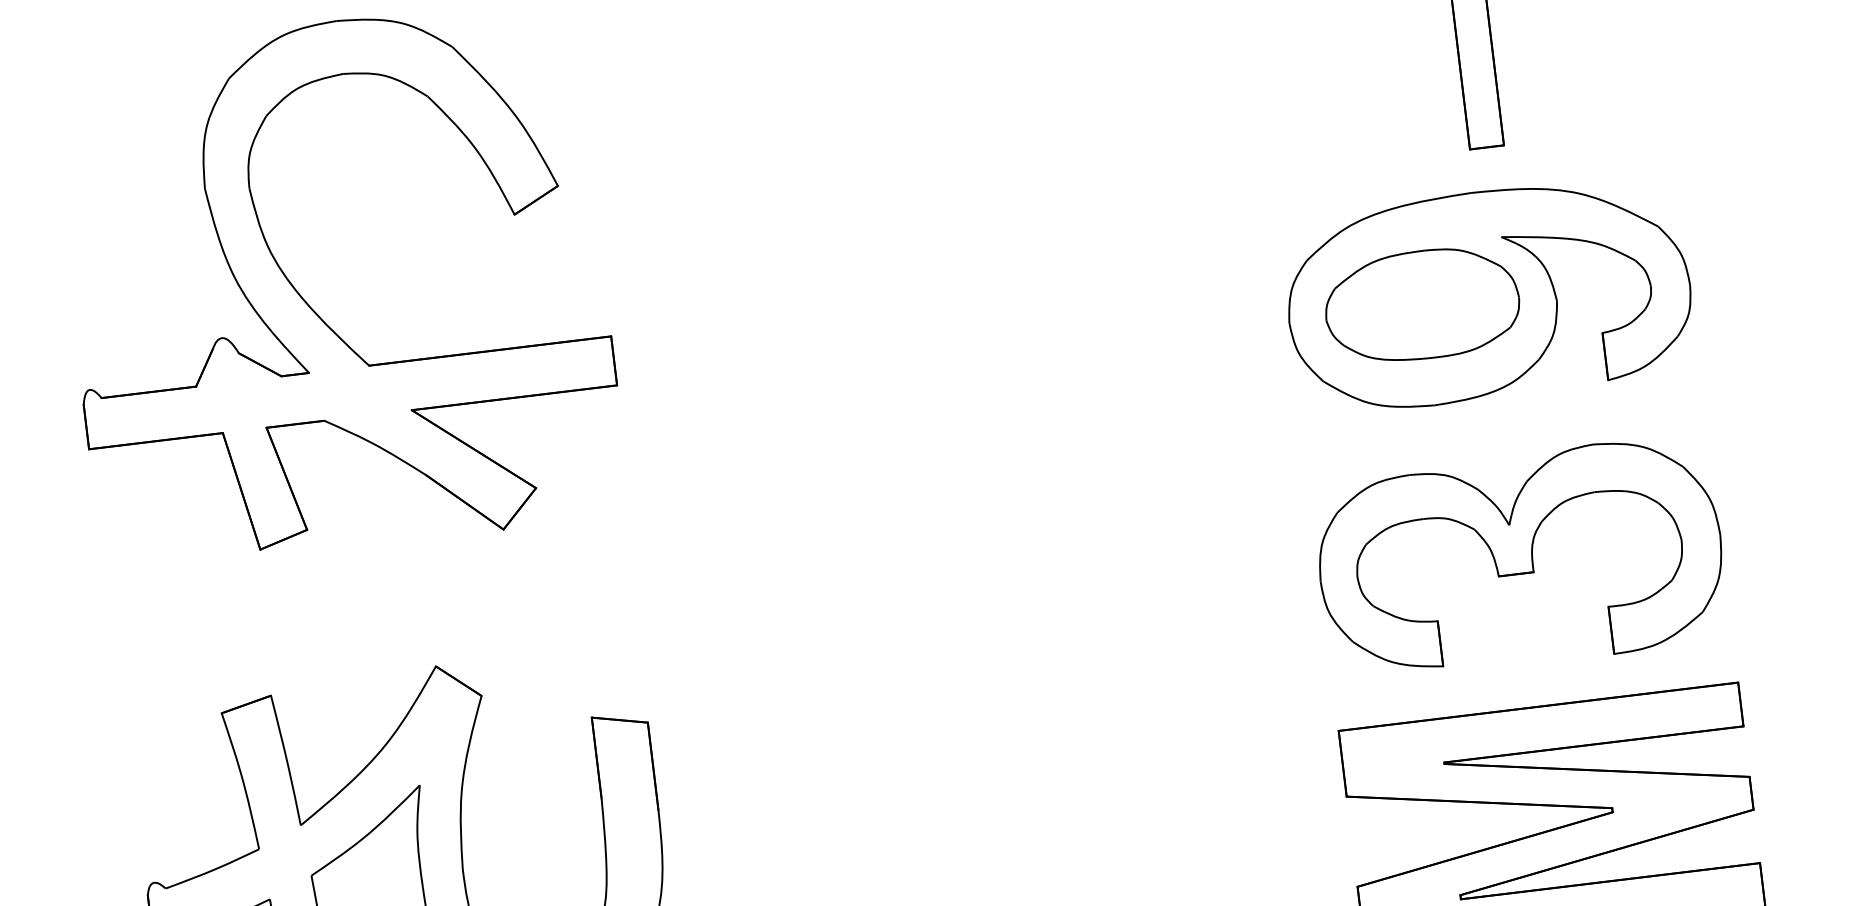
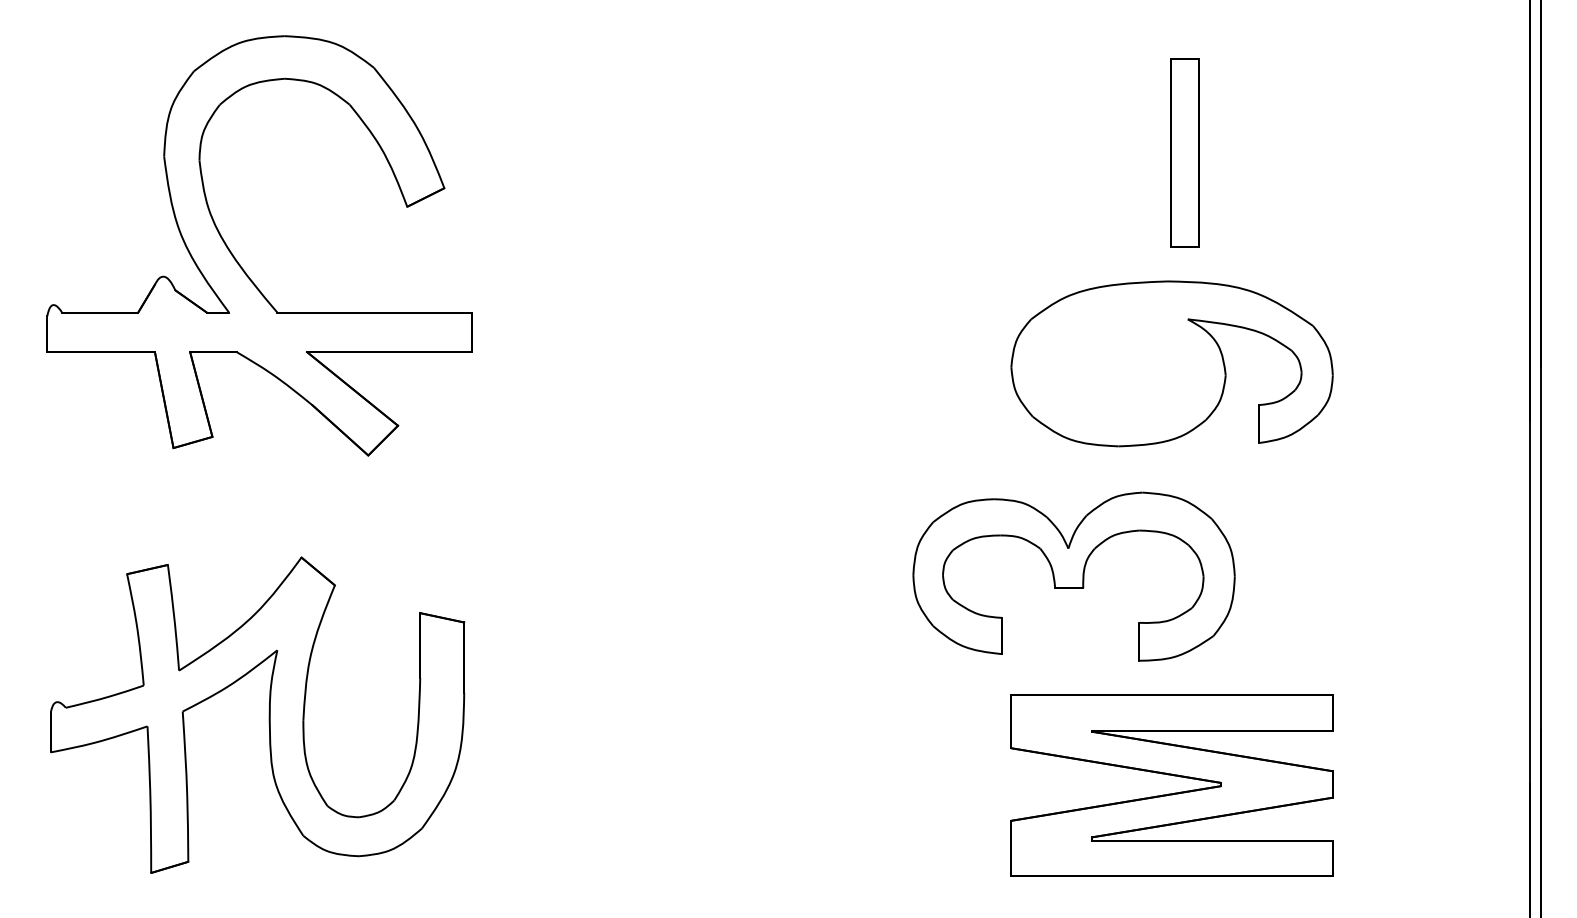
part: (1422, 304) -> (1118, 365), removed
part: (1519, 559) -> (1073, 576), moved

